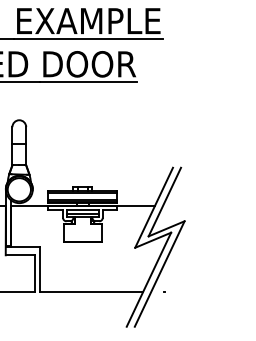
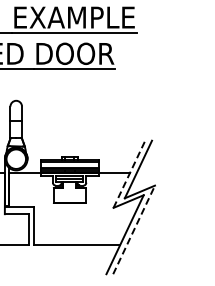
line: (154, 206) -> (129, 173), solid -> dashed
line: (160, 273) -> (134, 229), solid -> dashed

